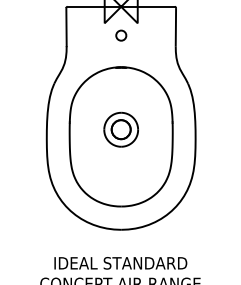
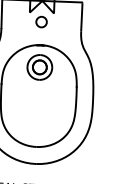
circle: (121, 35) -> (41, 21), size x1.43
part: (120, 129) -> (39, 67), moved

